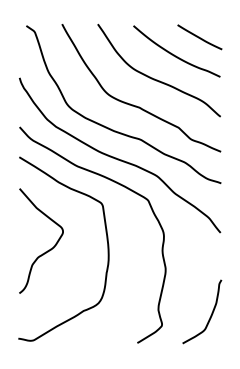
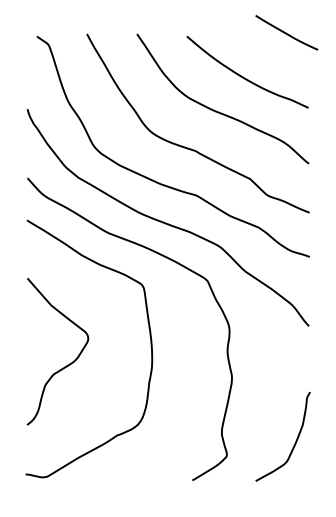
line: (199, 37) -> (286, 33), moved
curve: (47, 250) -> (66, 364), moved

